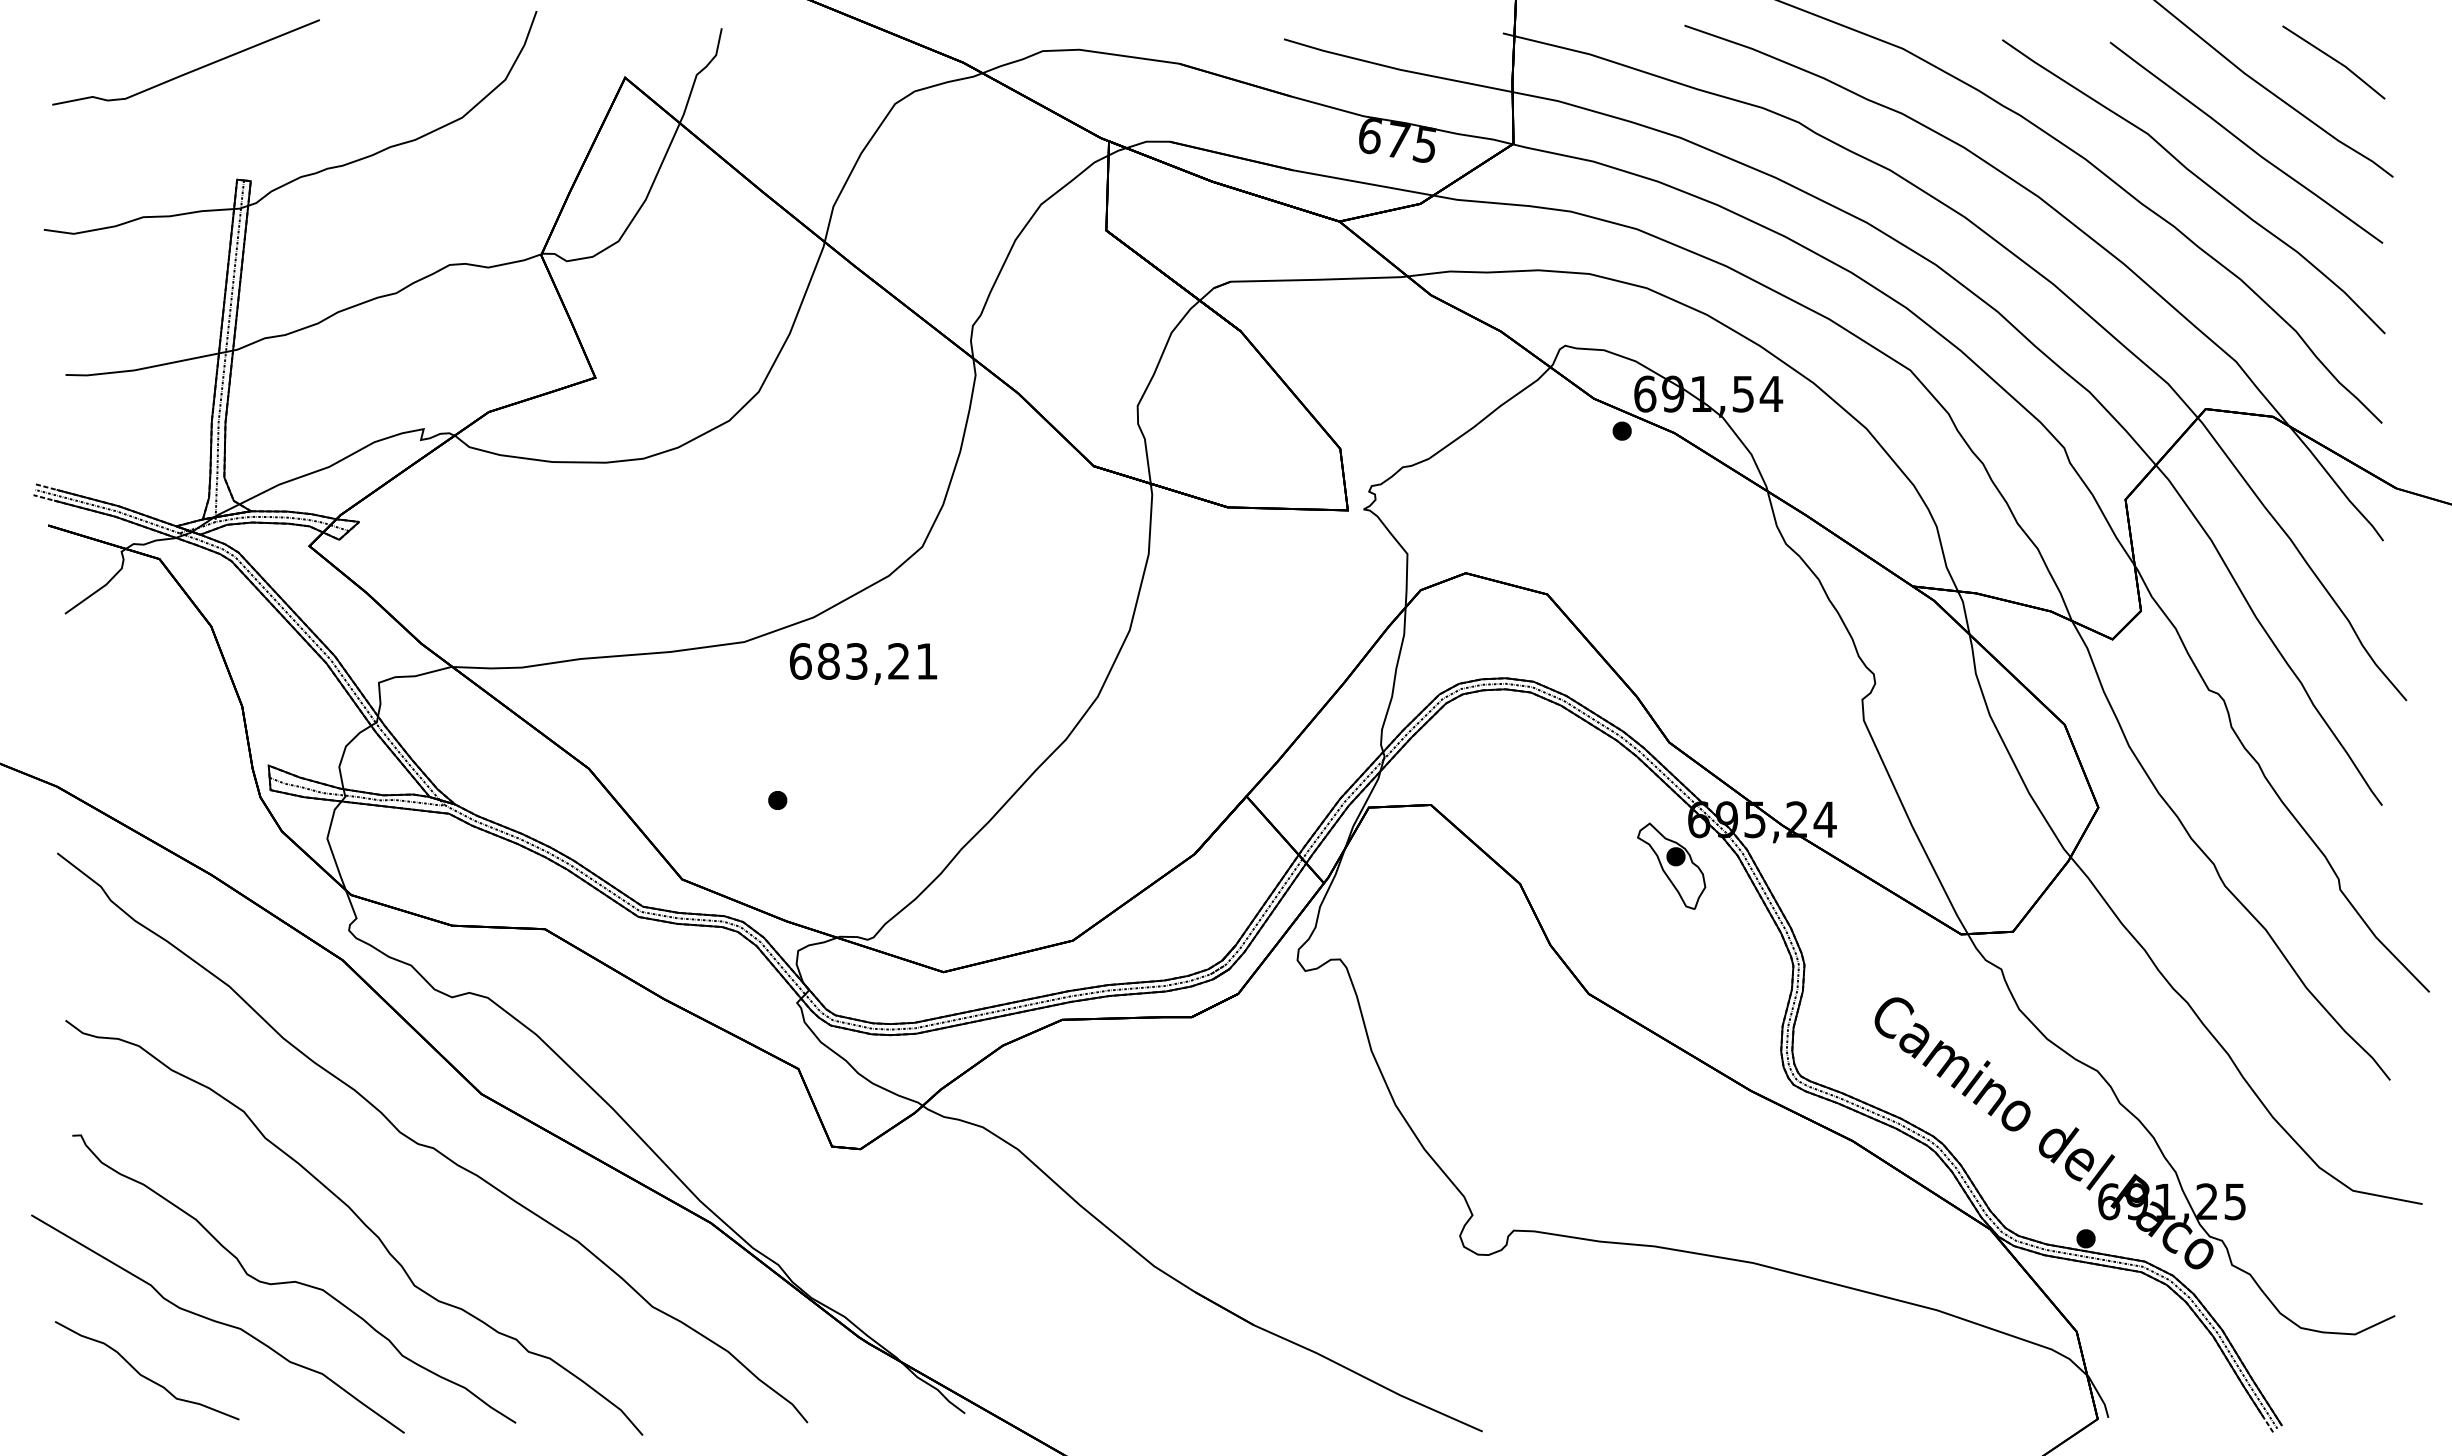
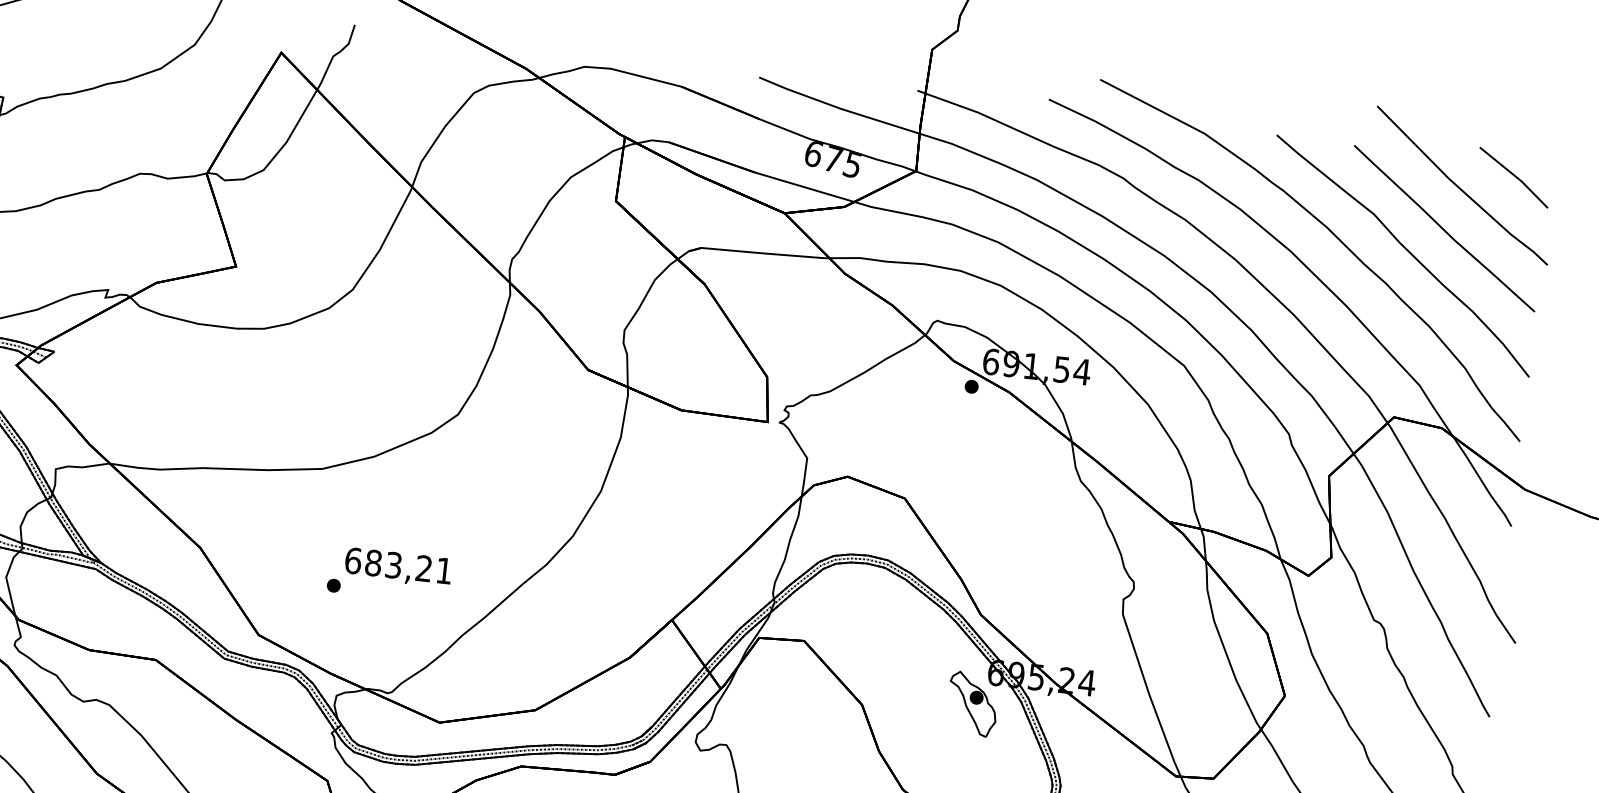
text: (863, 663) -> (398, 567), moved

